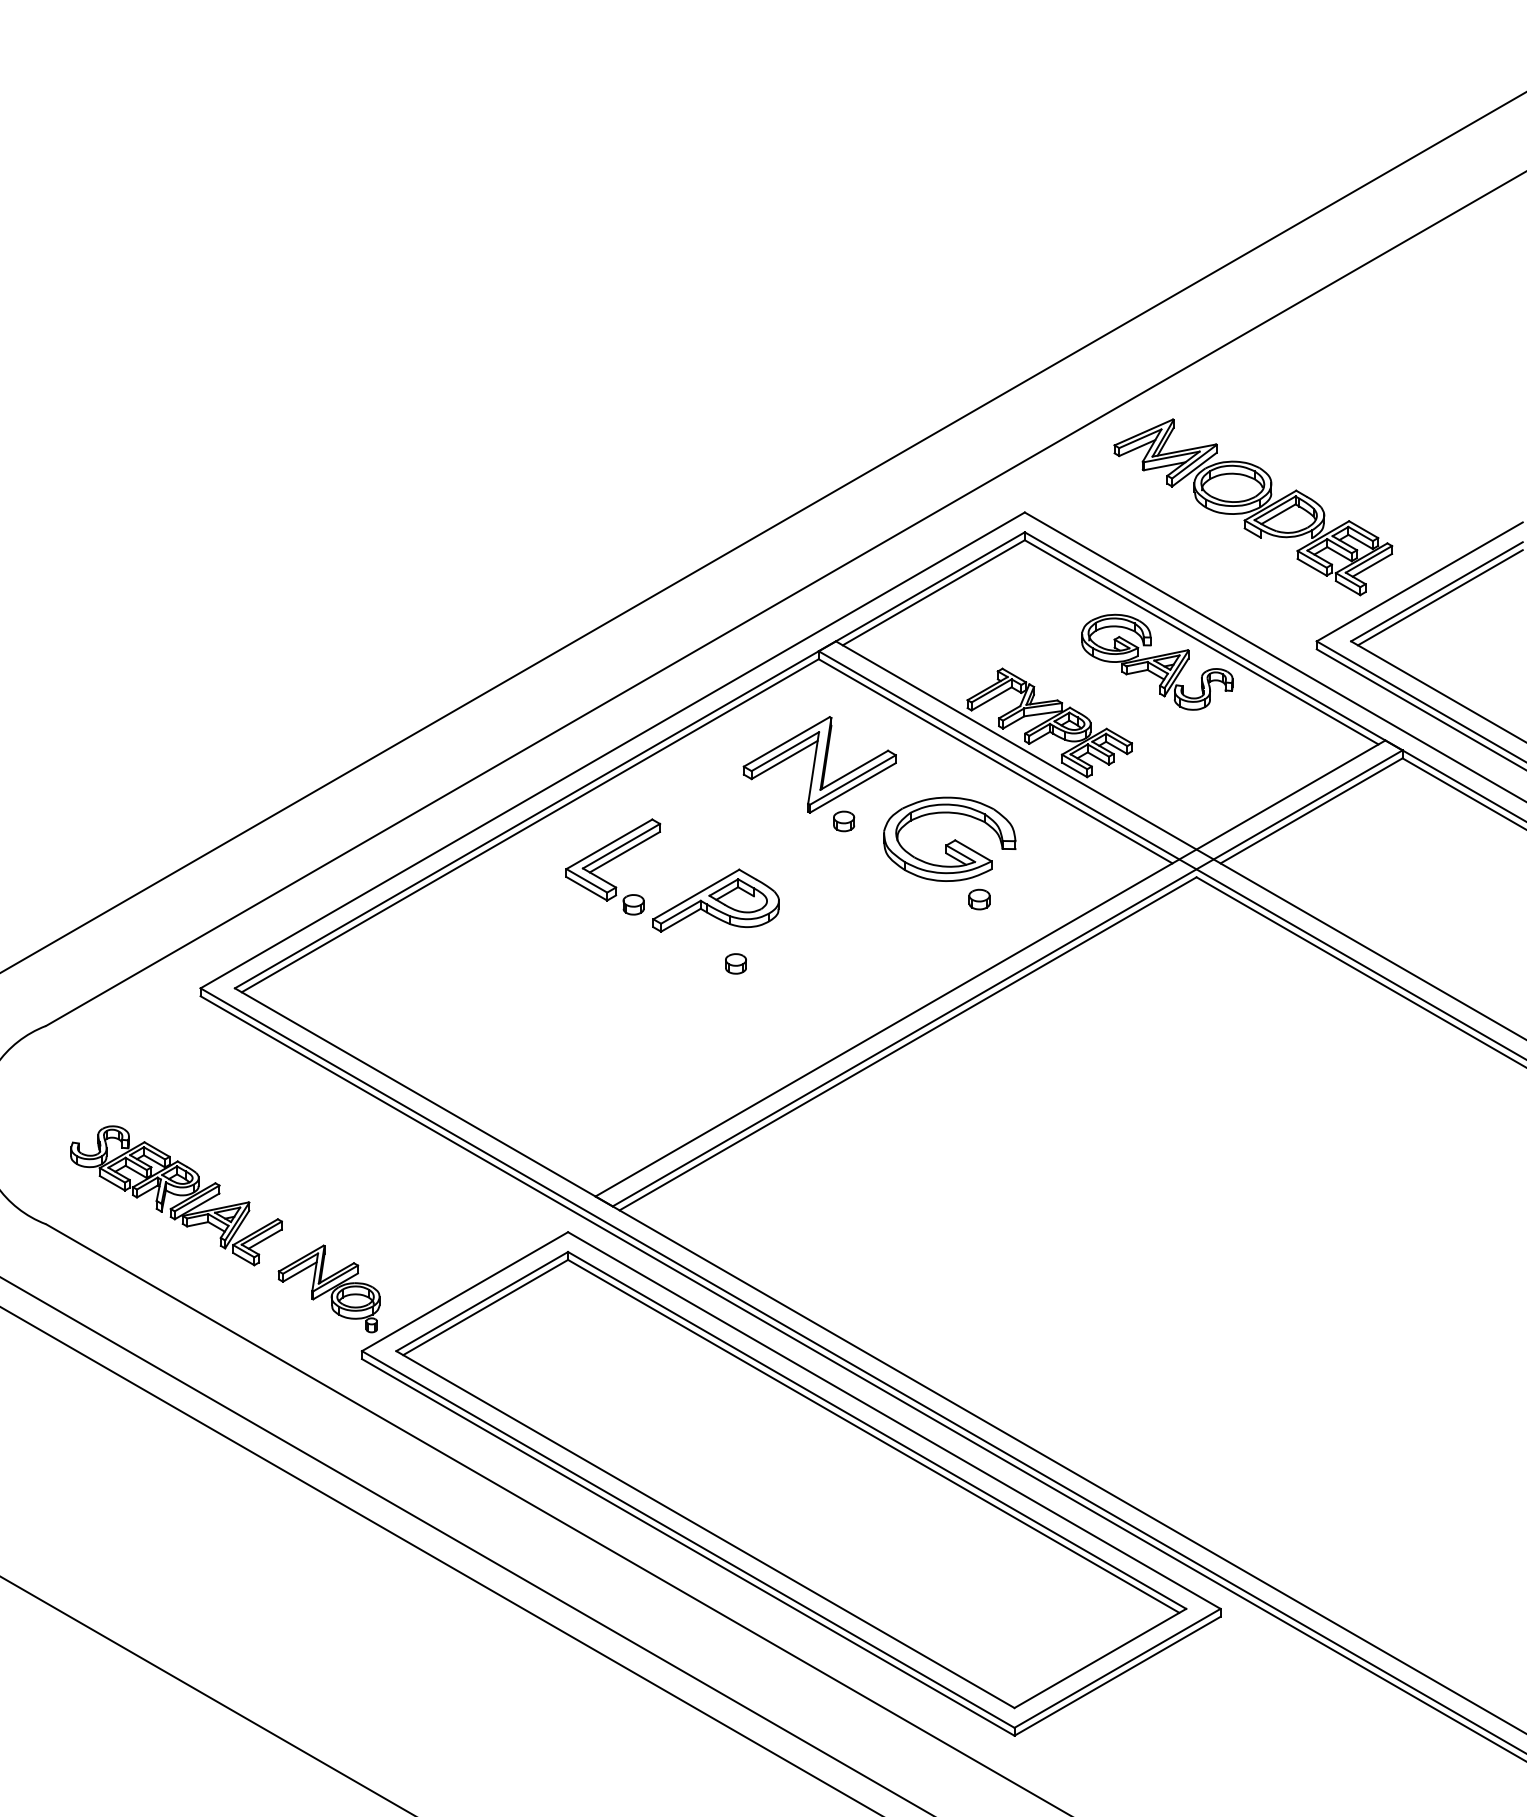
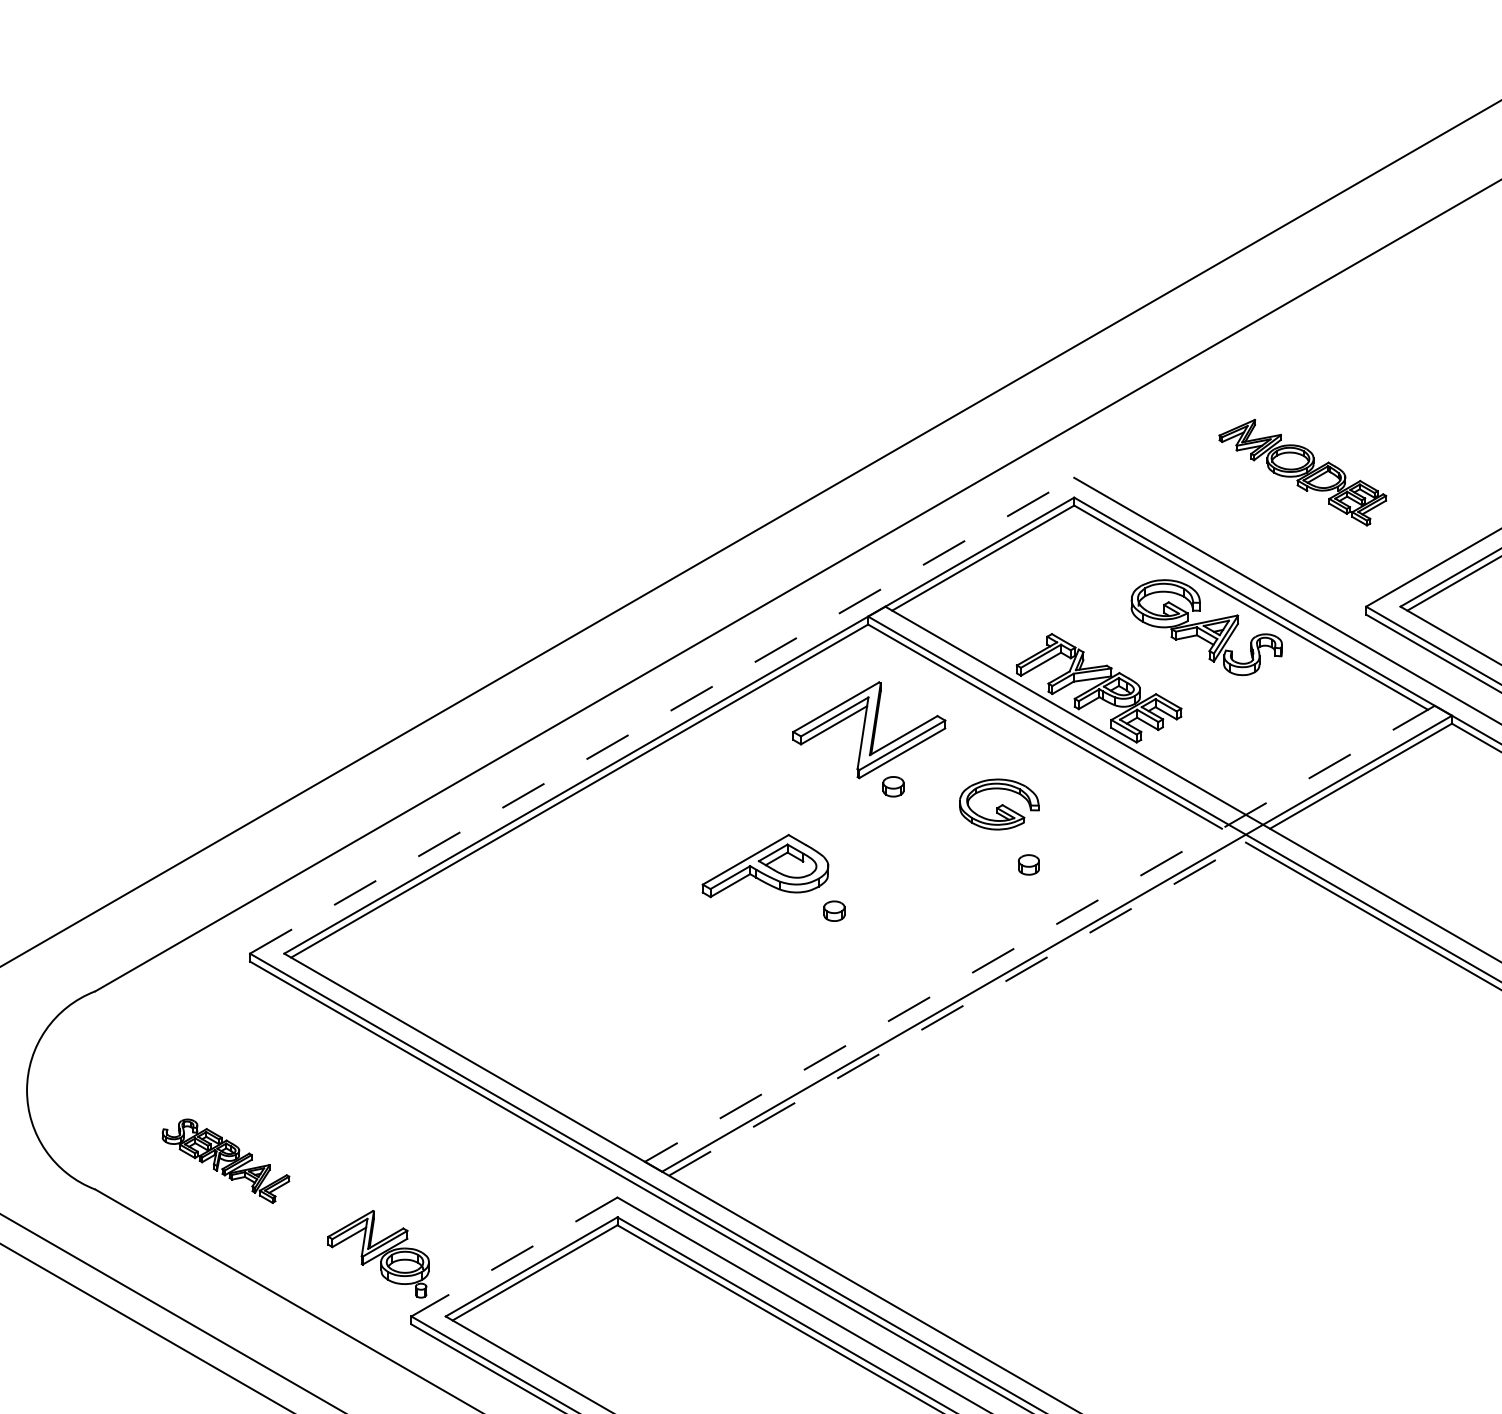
part: (1253, 507) -> (1302, 472), size x0.6
line: (612, 750) -> (661, 715), solid -> dashed
part: (949, 838) -> (998, 803), size x0.6
part: (613, 866) -> (662, 831), removed
part: (735, 963) -> (833, 910), moved
line: (990, 968) -> (1039, 933), solid -> dashed
line: (908, 1043) -> (957, 1008), solid -> dashed
part: (176, 1195) -> (225, 1160), size x0.6
line: (465, 1291) -> (514, 1256), solid -> dashed

